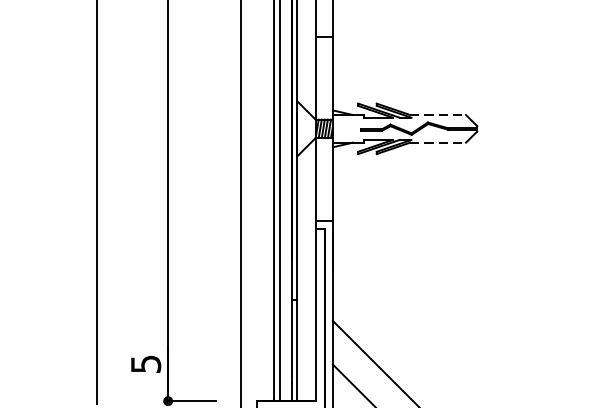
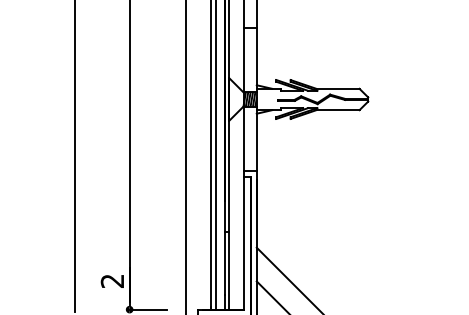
line: (438, 114) -> (338, 88), dashed -> solid
line: (438, 143) -> (338, 110), dashed -> solid
text: (145, 363) -> (112, 280), 5 -> 2

